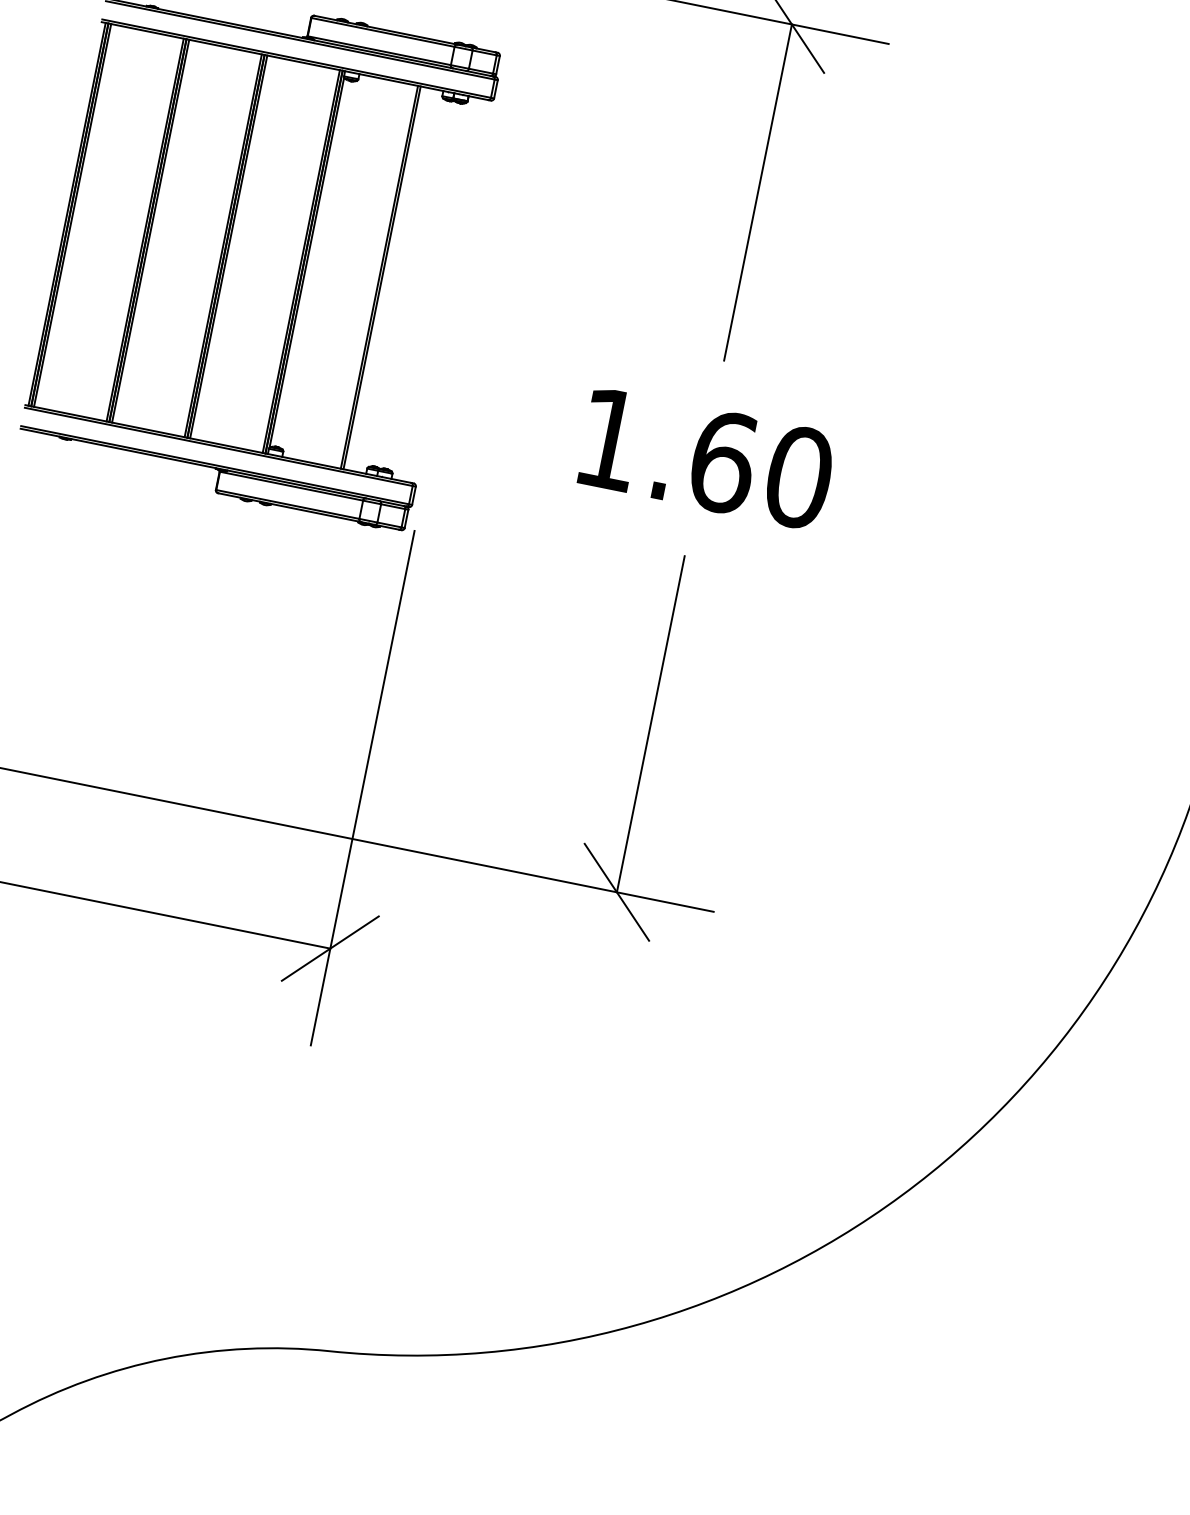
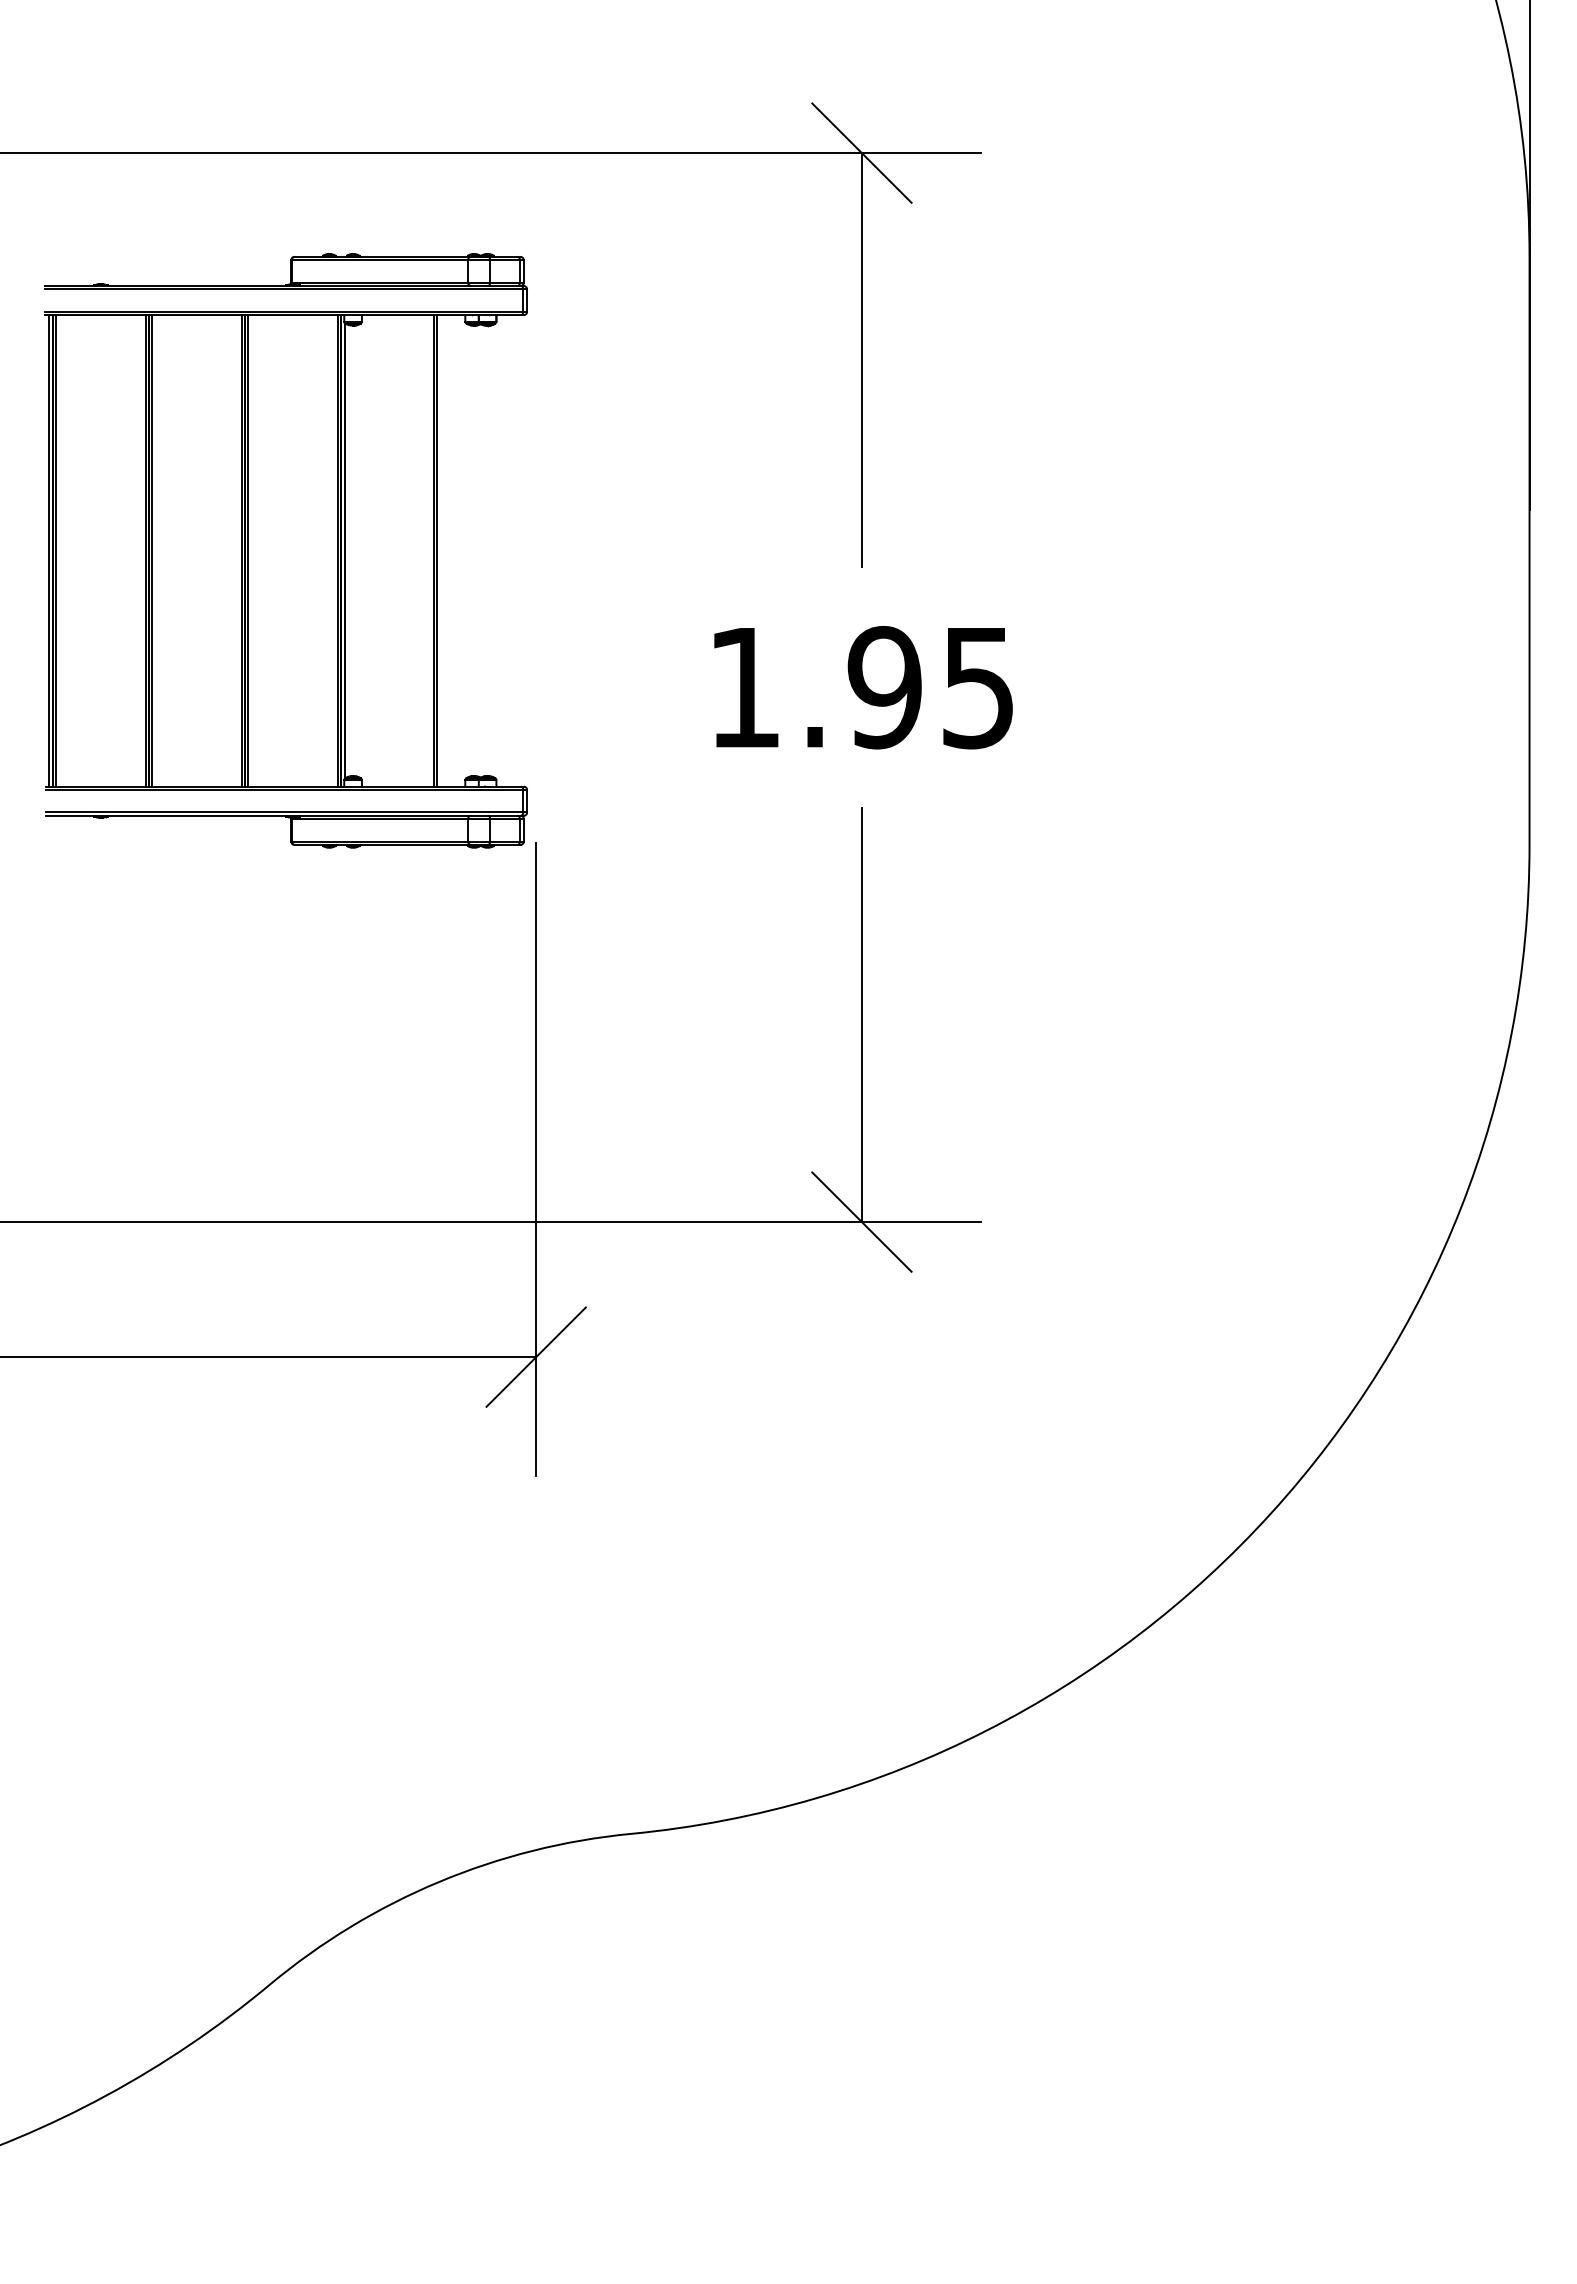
text: (760, 469) -> (931, 687), 1.60 -> 1.95

